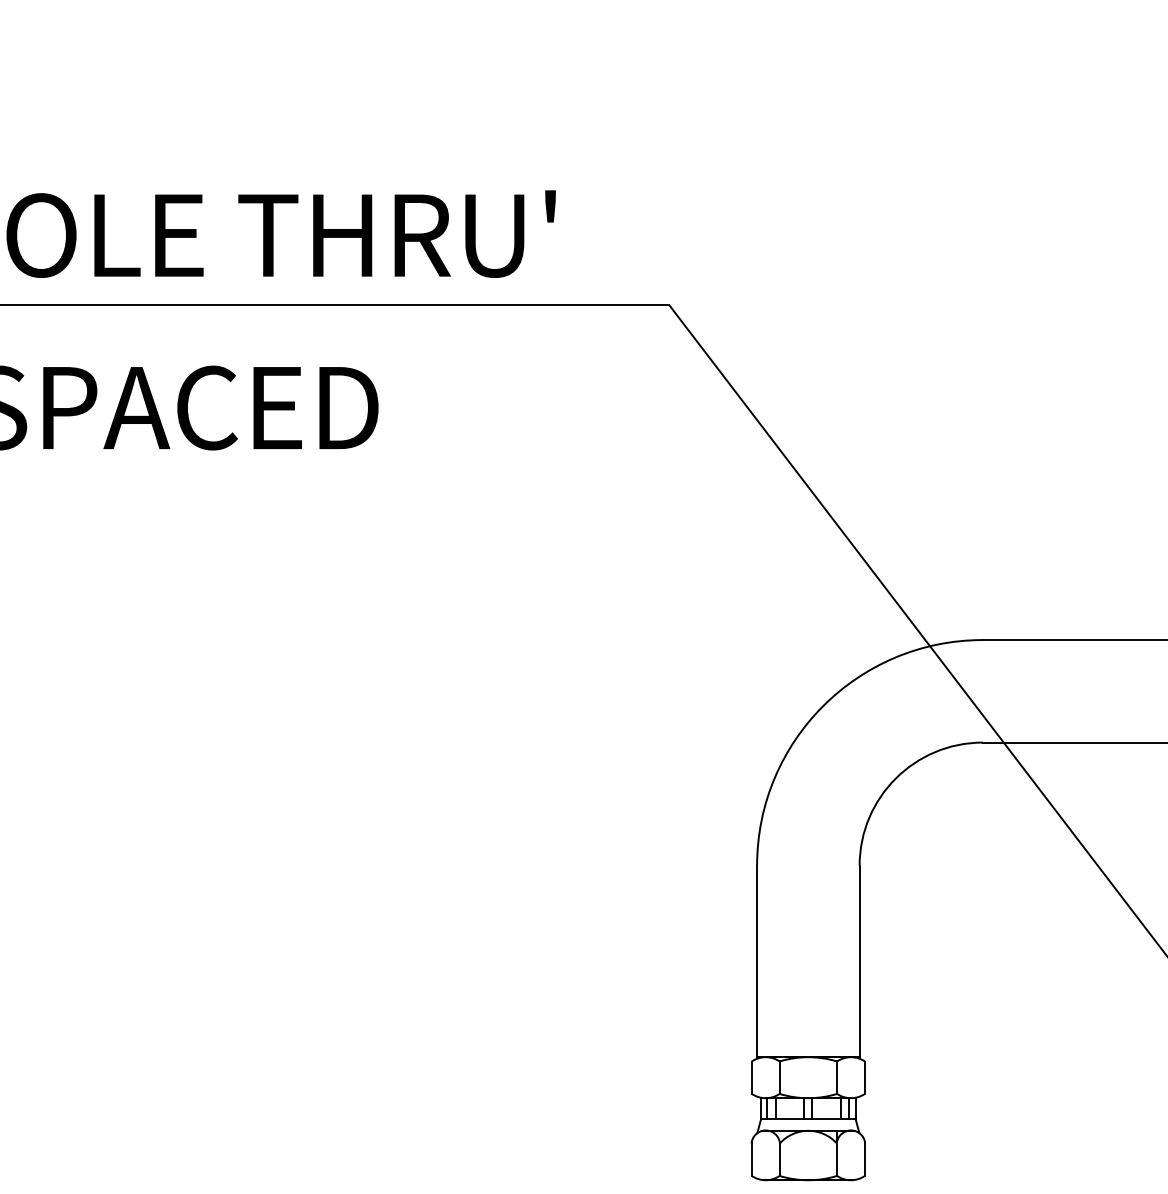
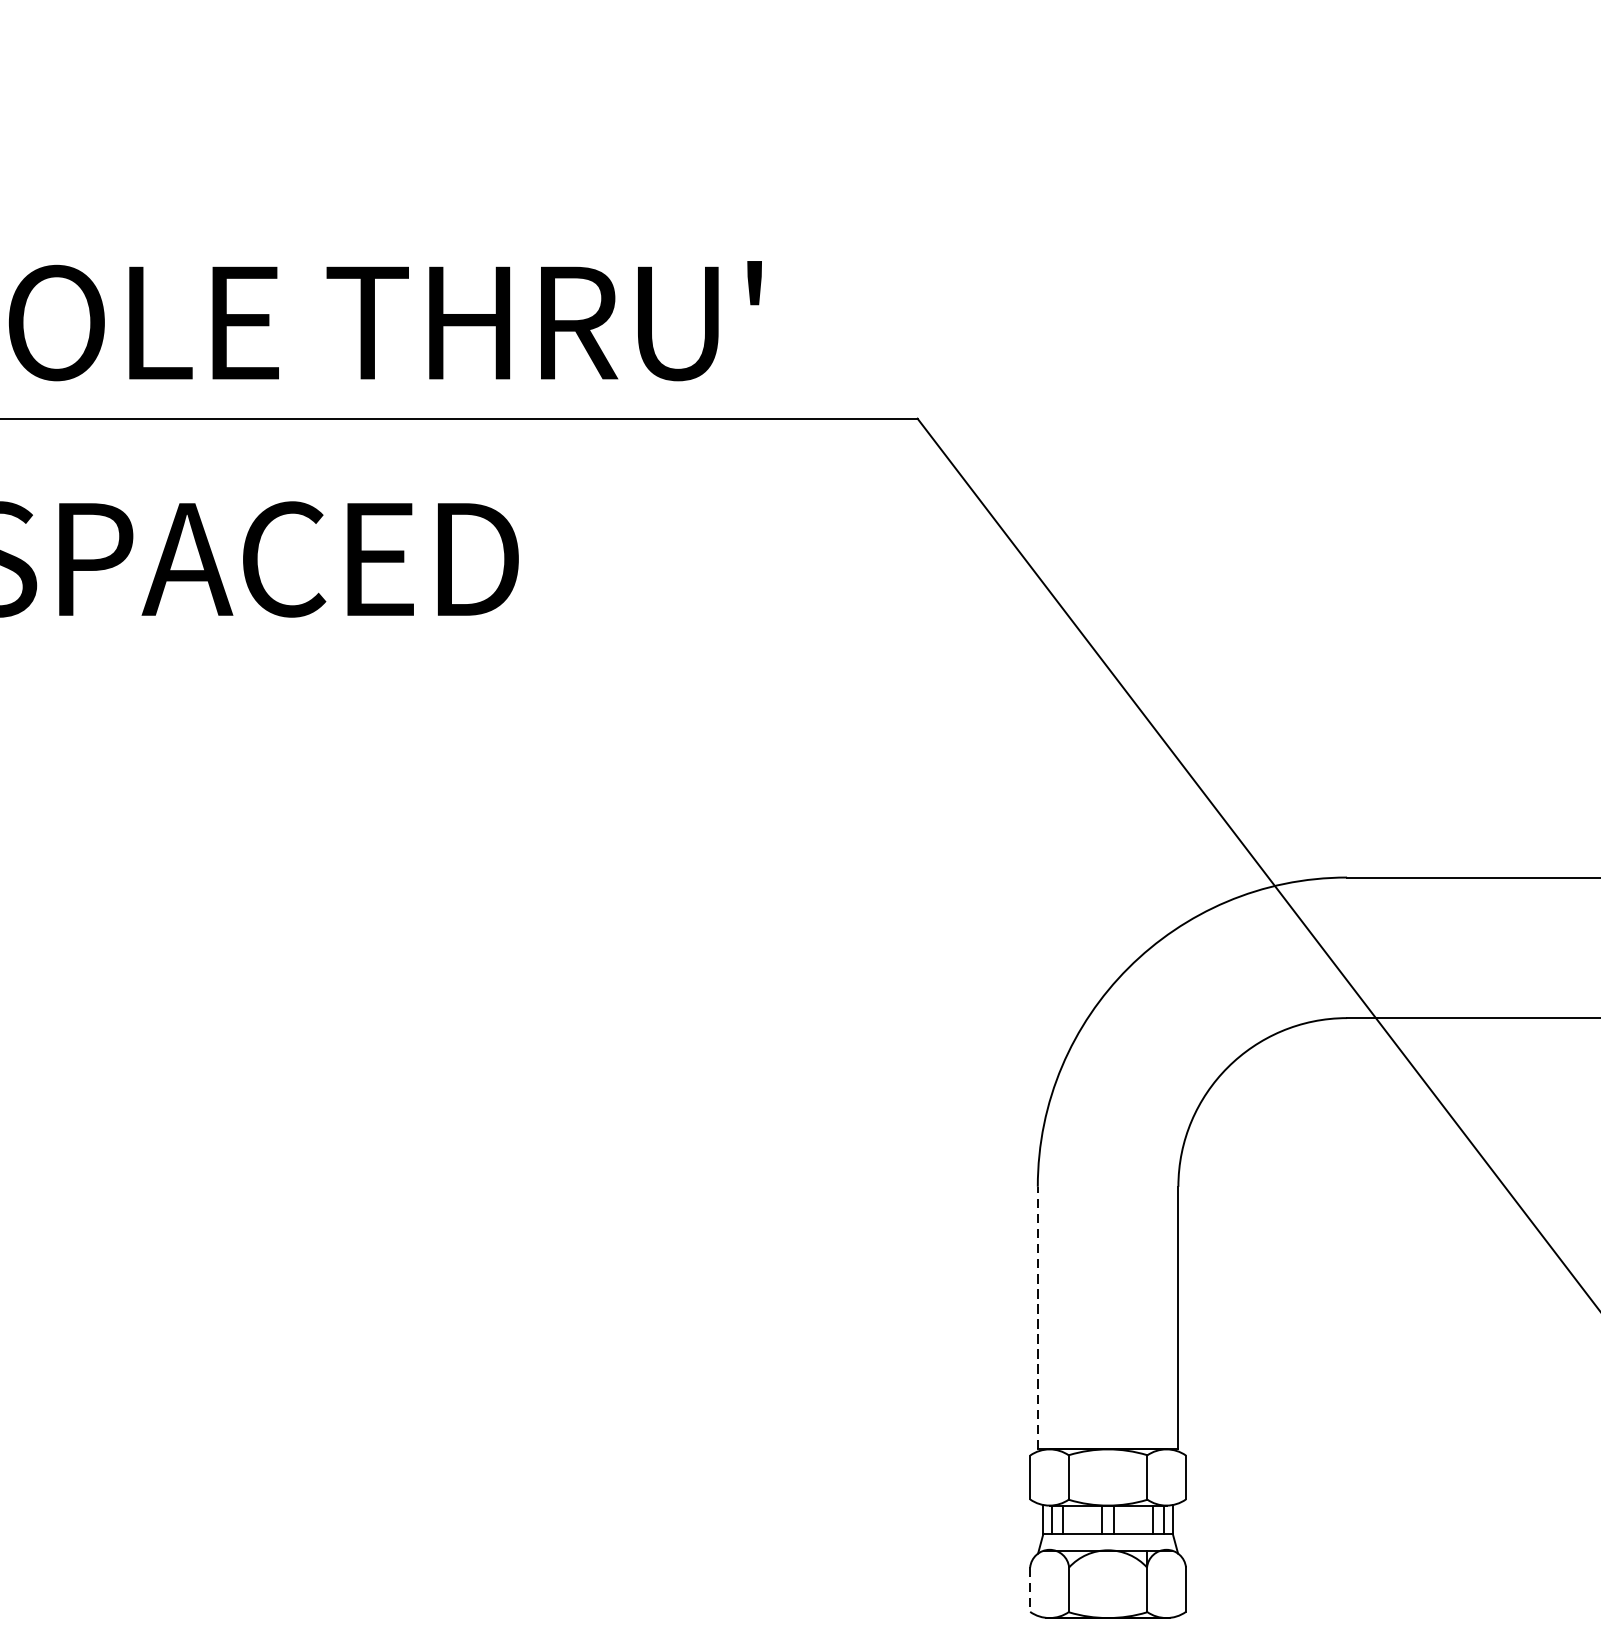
line: (757, 961) -> (1038, 1318), solid -> dashed
line: (751, 1160) -> (1030, 1591), solid -> dashed

